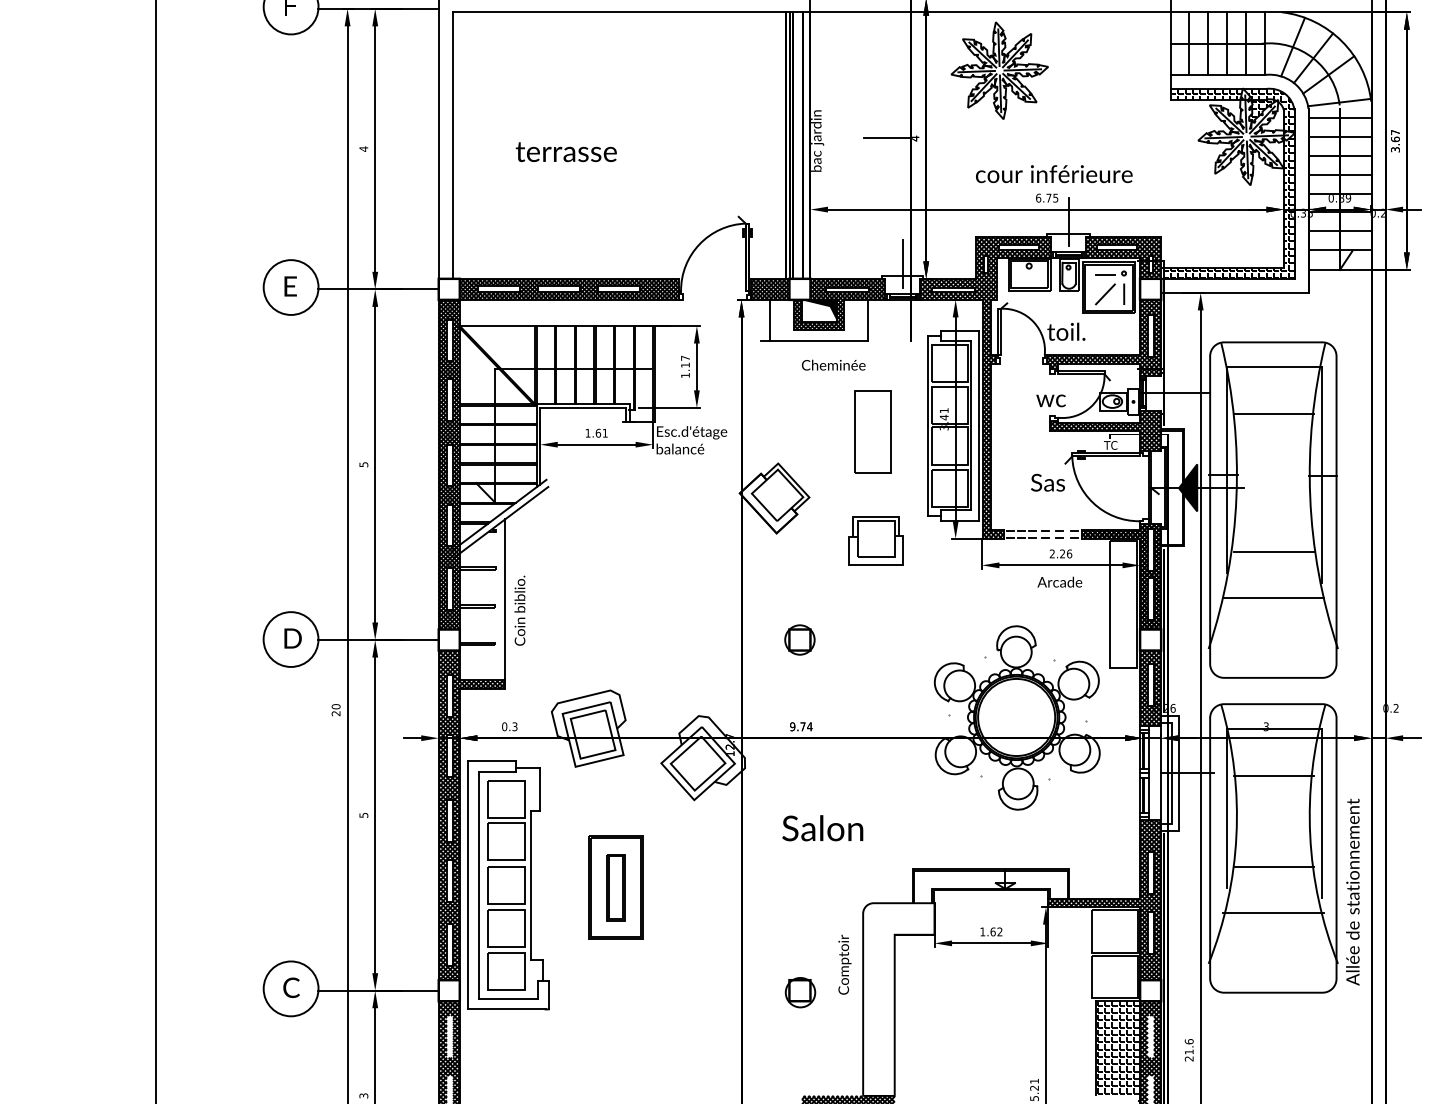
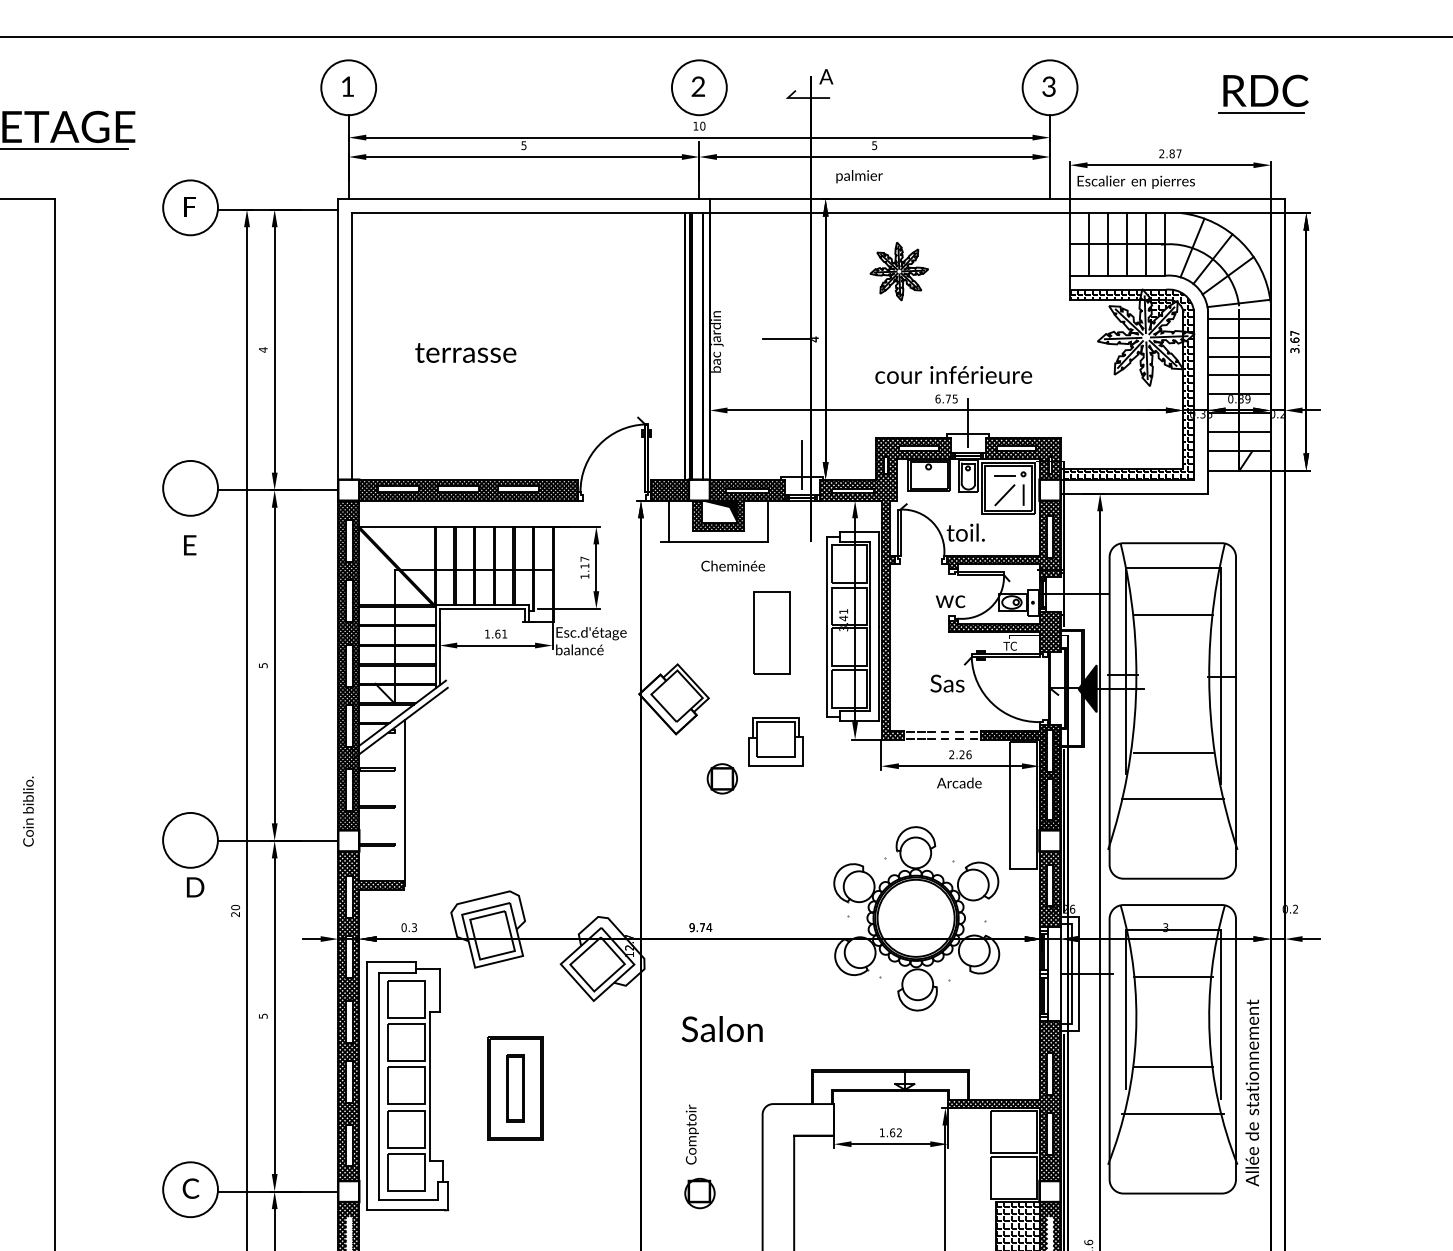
part: (1000, 70) -> (899, 271), size x0.6
text: (291, 286) -> (190, 545), moved
text: (520, 610) -> (28, 811), moved
text: (293, 638) -> (195, 887), moved
part: (799, 639) -> (721, 778), moved
text: (844, 964) -> (691, 1134), moved

